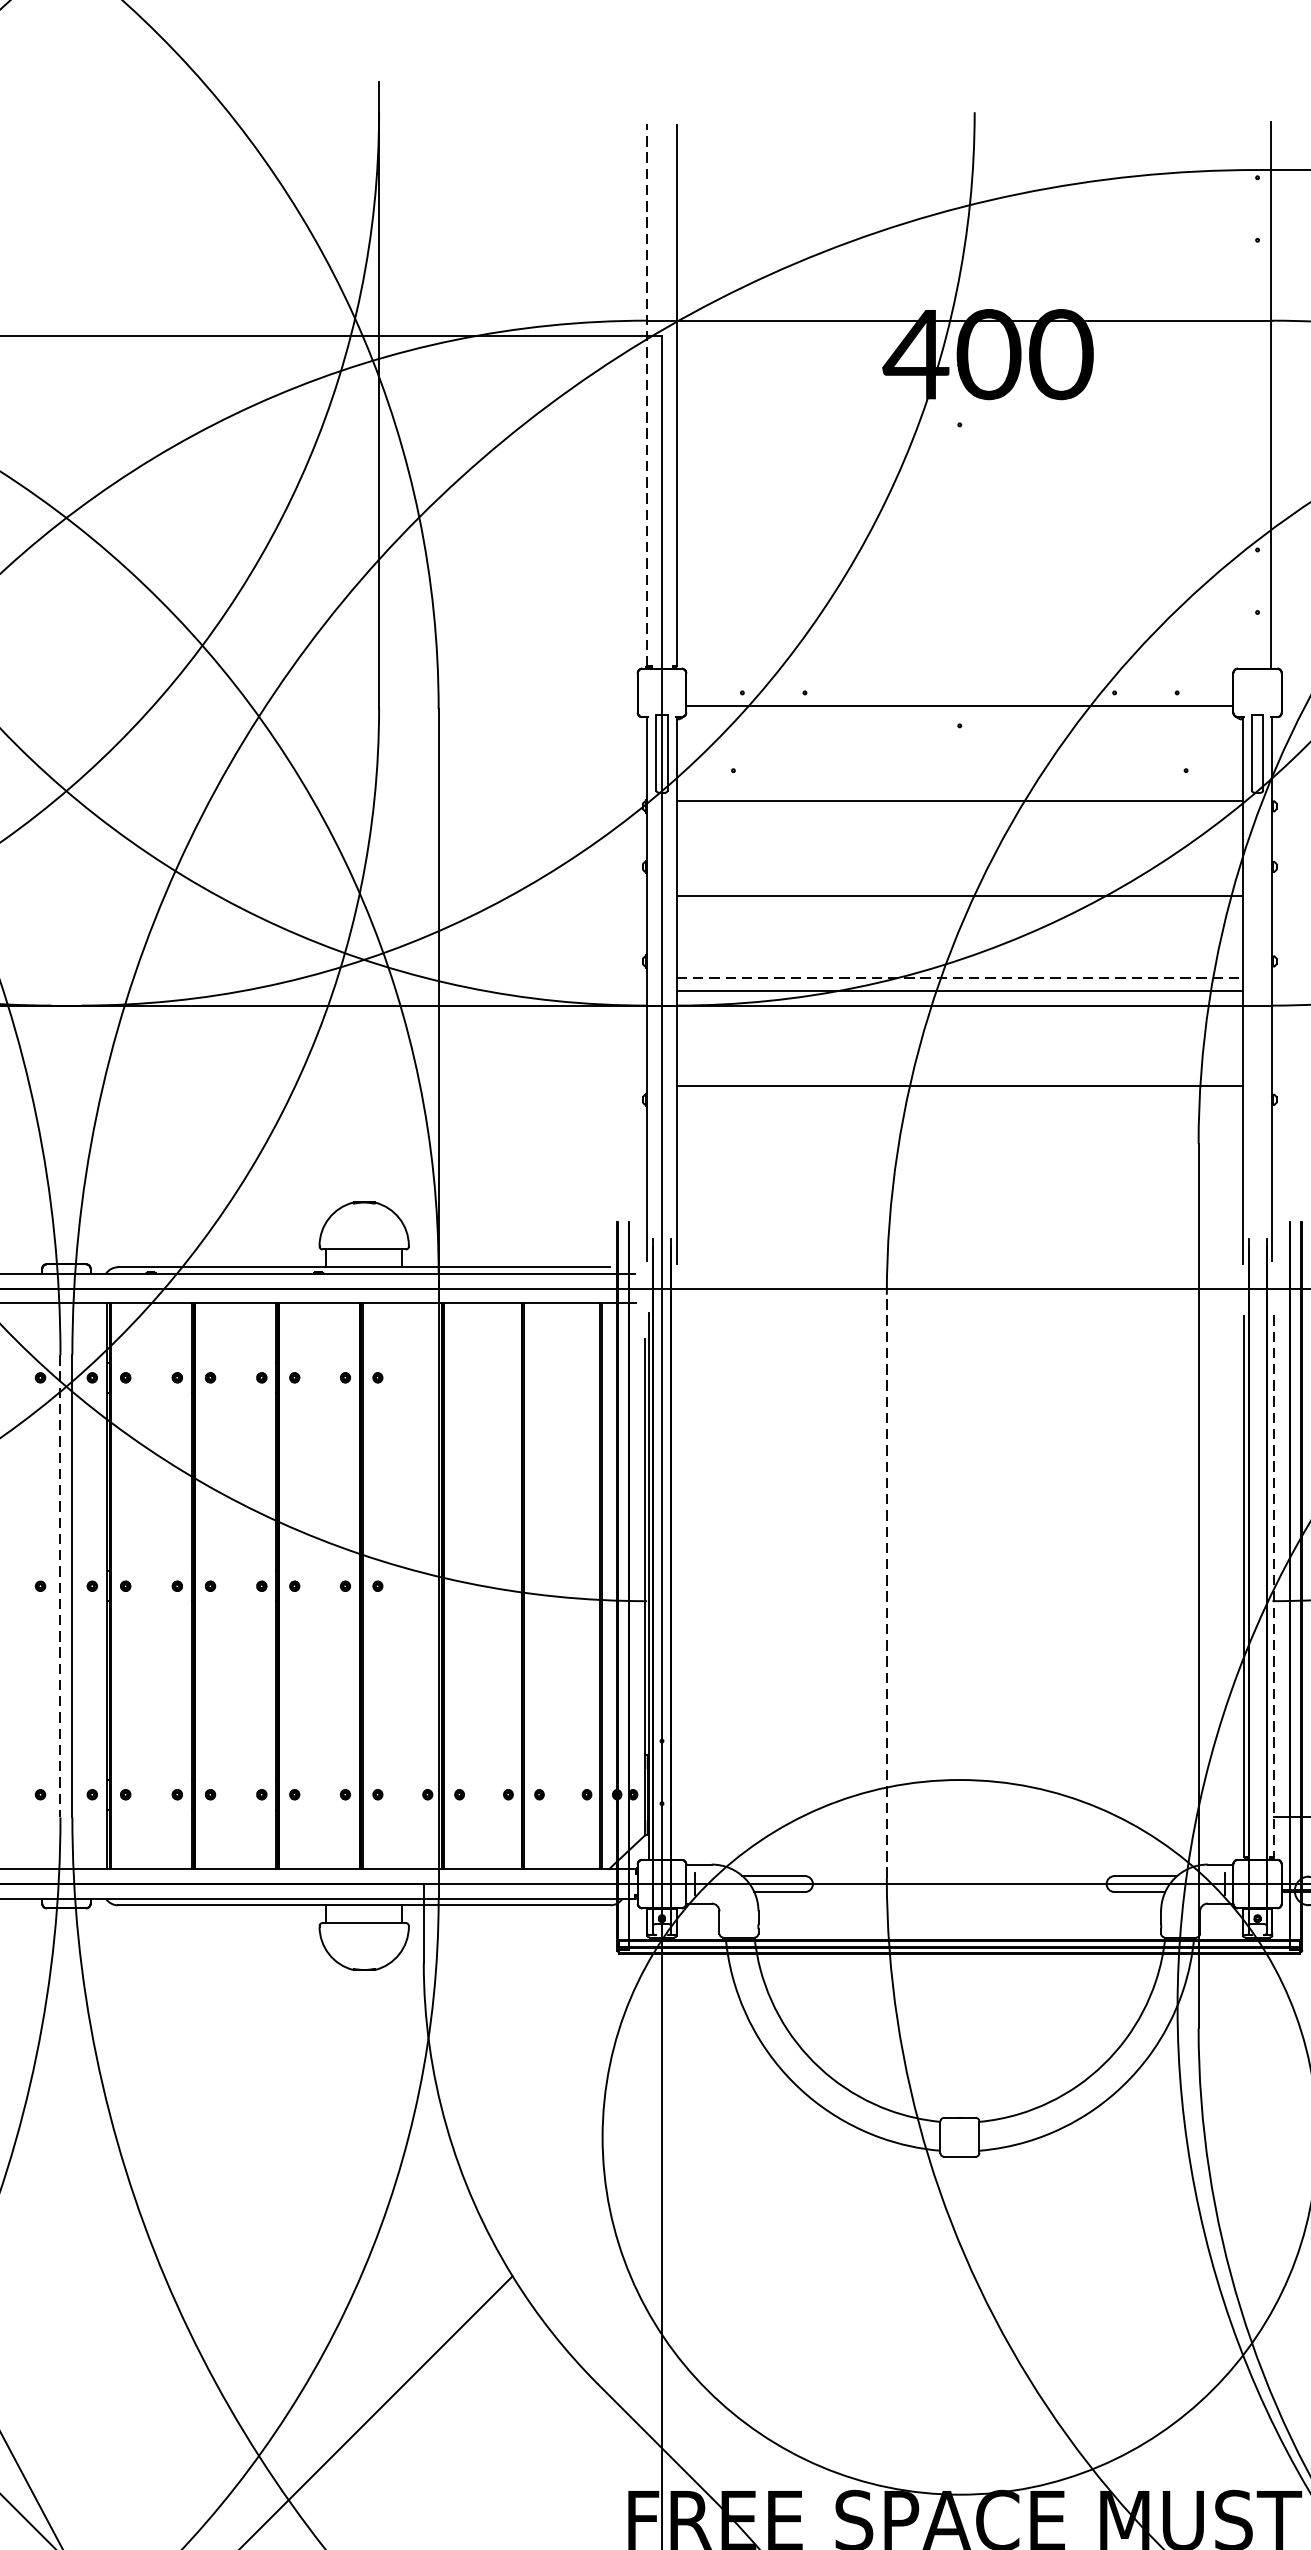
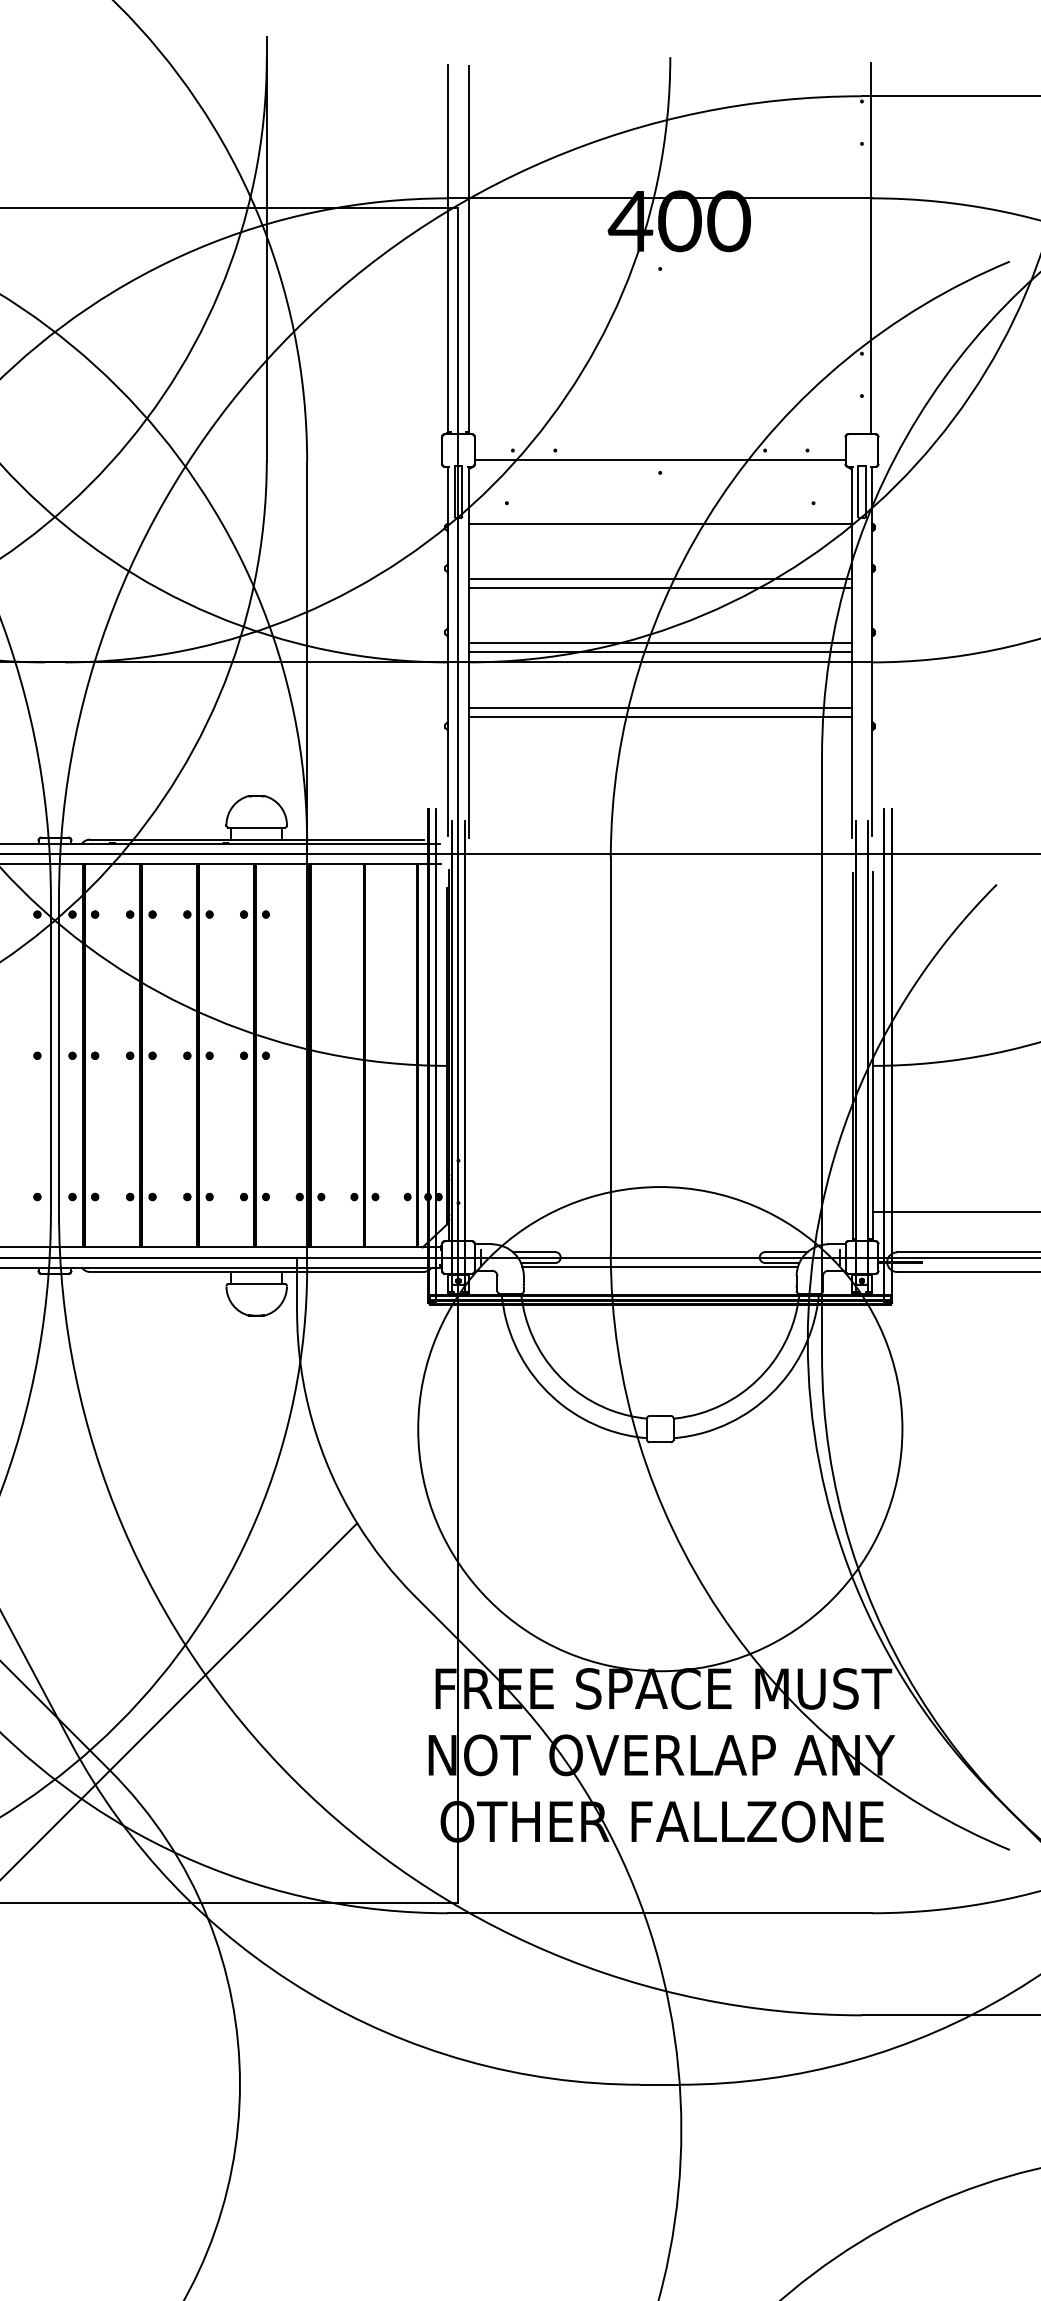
line: (647, 394) -> (448, 248), dashed -> solid
line: (958, 883) -> (659, 579), added
line: (960, 977) -> (660, 643), dashed -> solid
line: (958, 1072) -> (659, 707), added
line: (59, 1585) -> (50, 1055), dashed -> solid
line: (886, 1585) -> (610, 1055), dashed -> solid
line: (1274, 1585) -> (873, 1055), dashed -> solid
line: (960, 1897) -> (660, 1266), added

